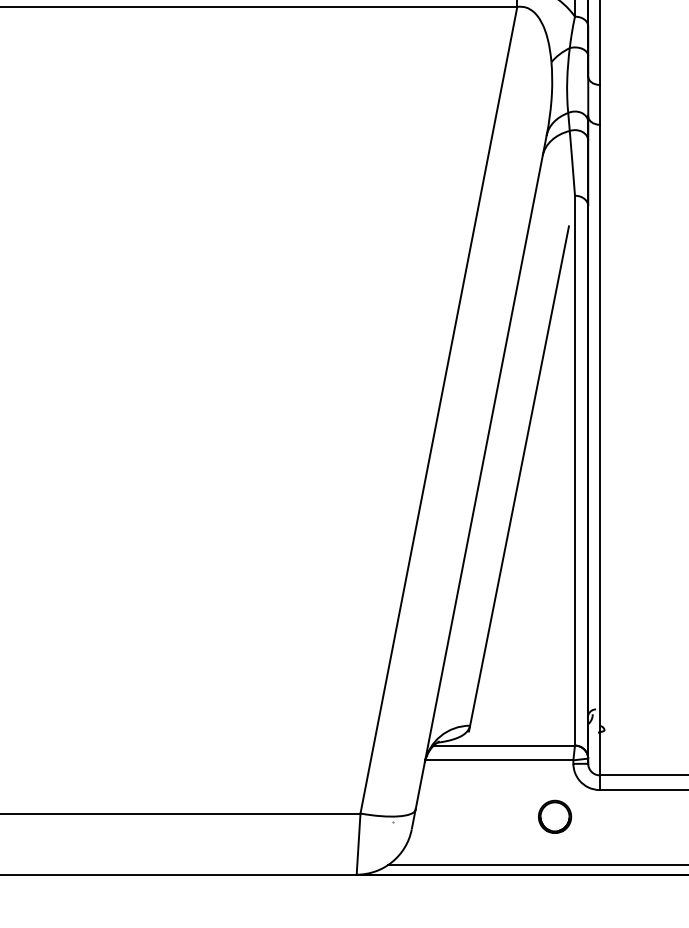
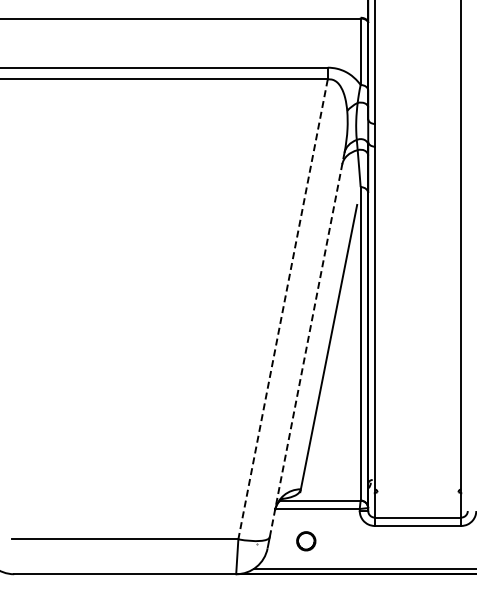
line: (437, 410) -> (282, 309), solid -> dashed
line: (481, 473) -> (307, 345), solid -> dashed
part: (555, 817) -> (306, 541), moved

